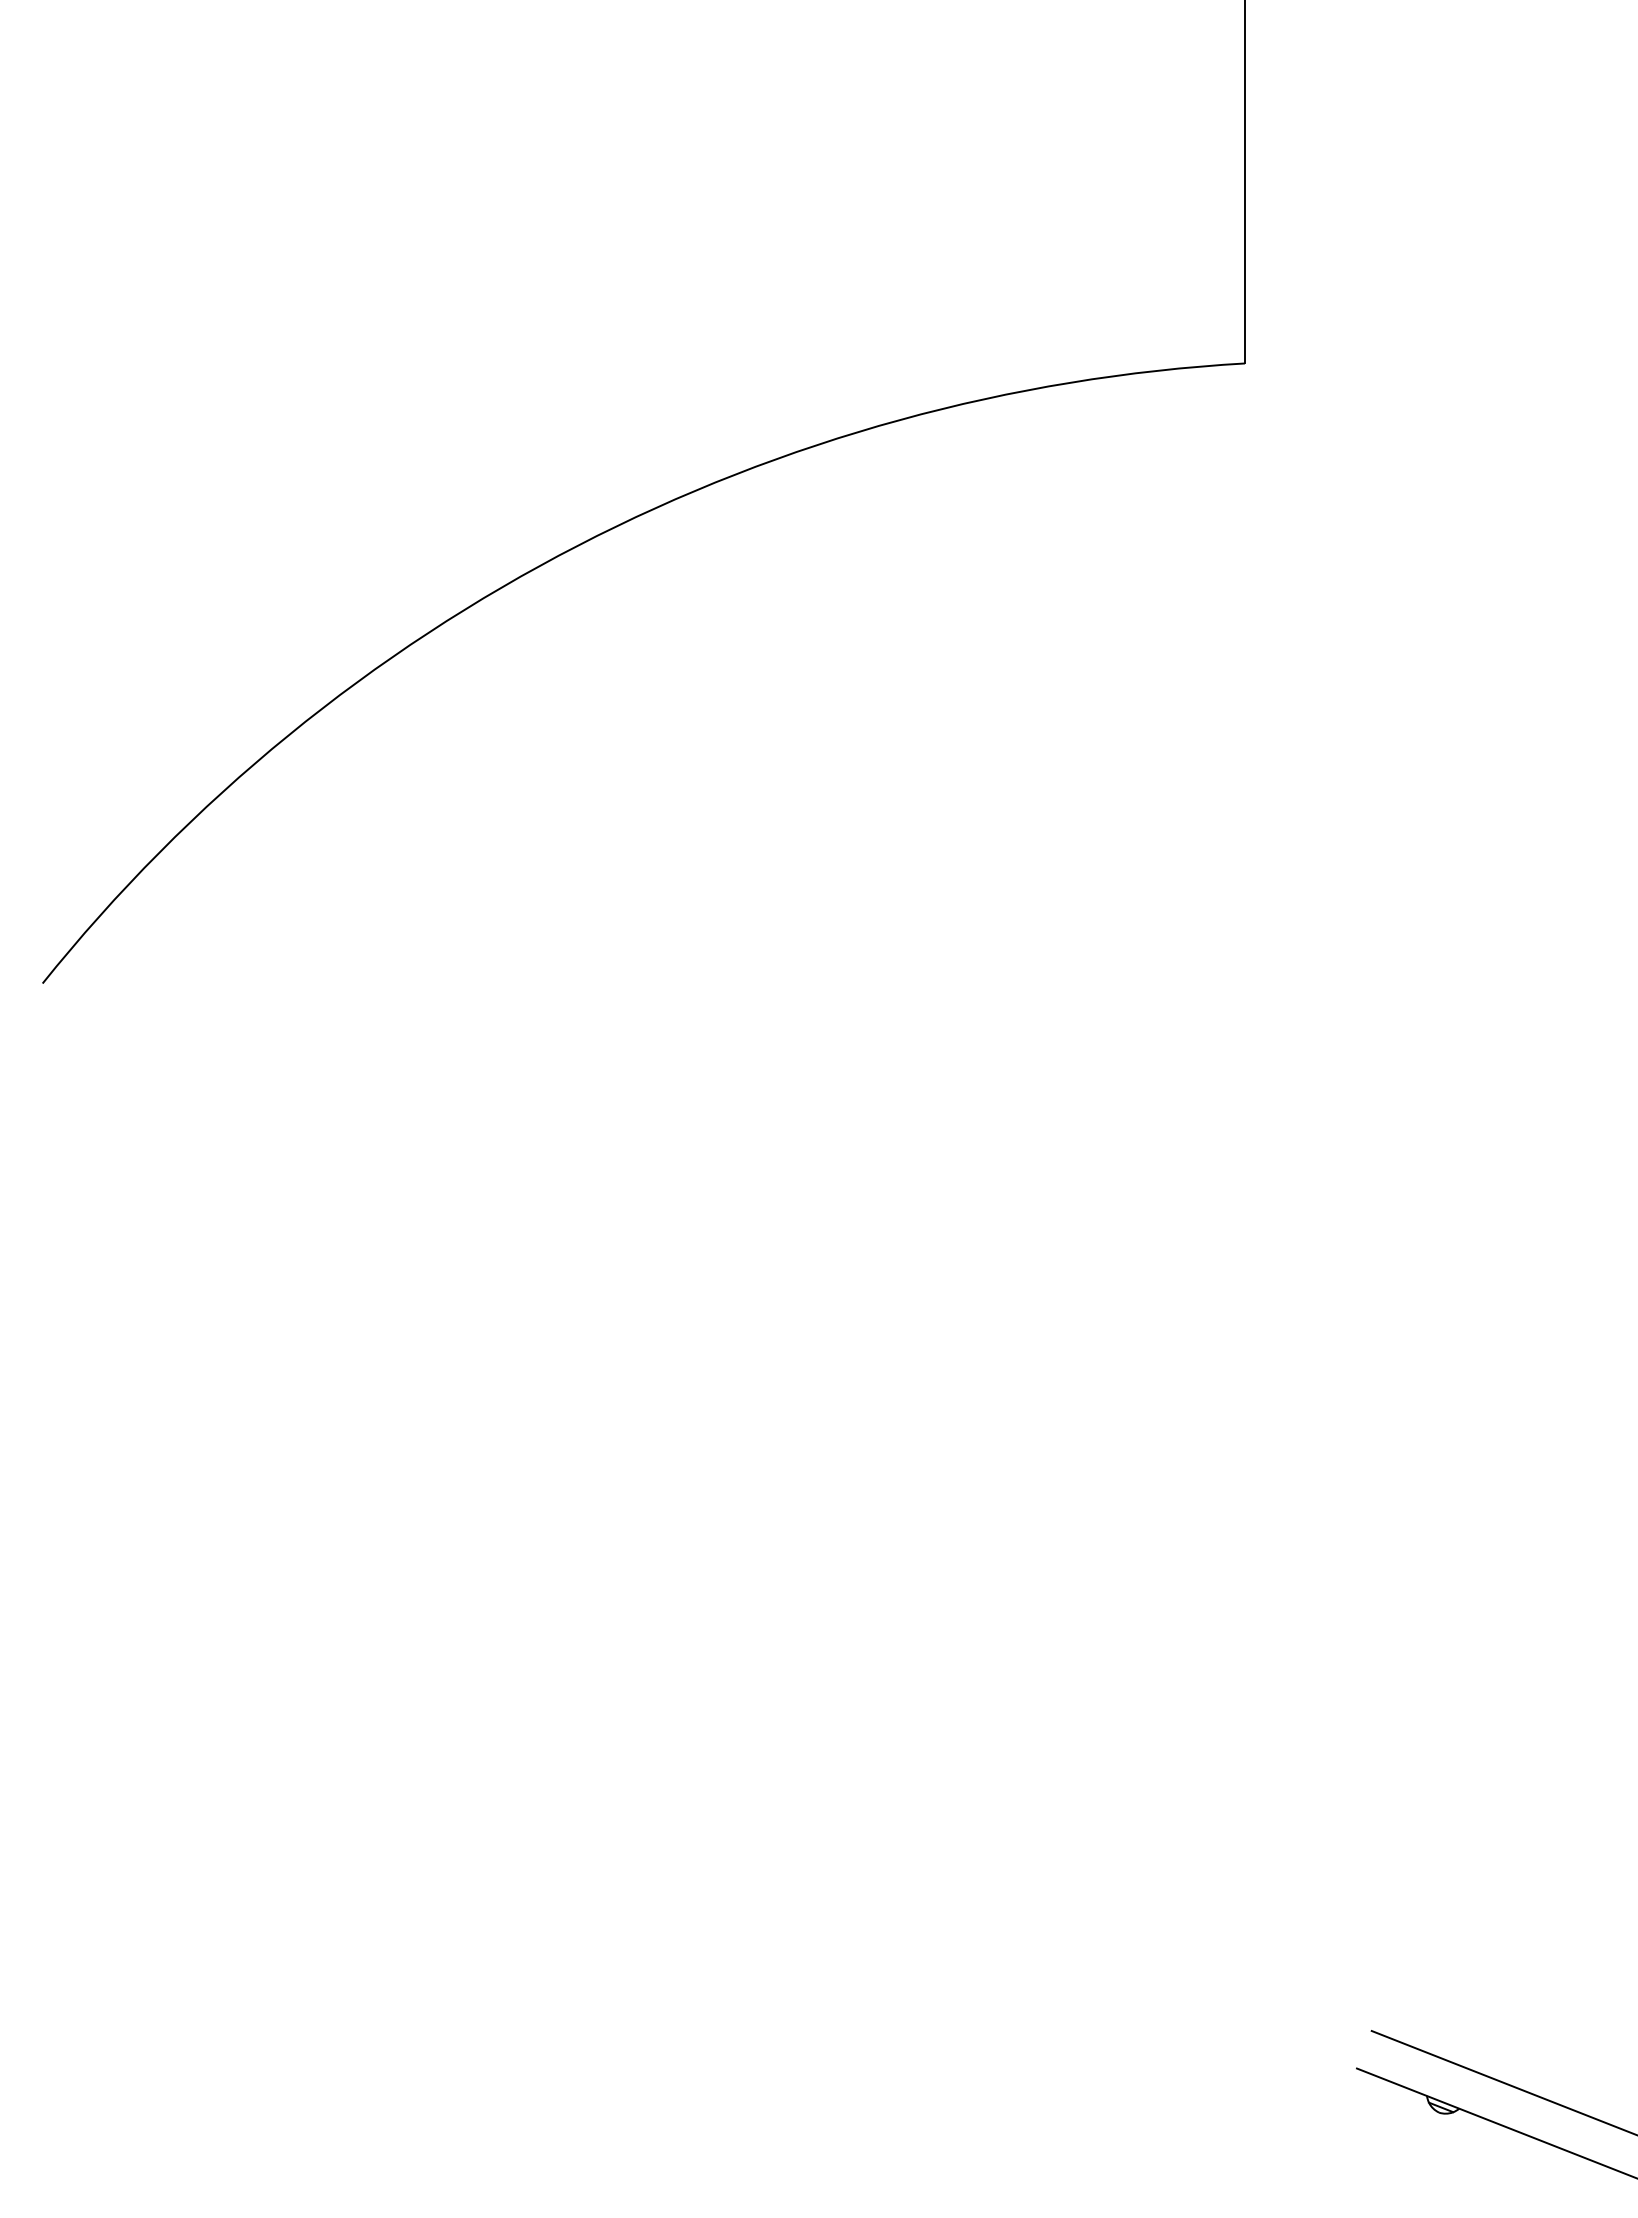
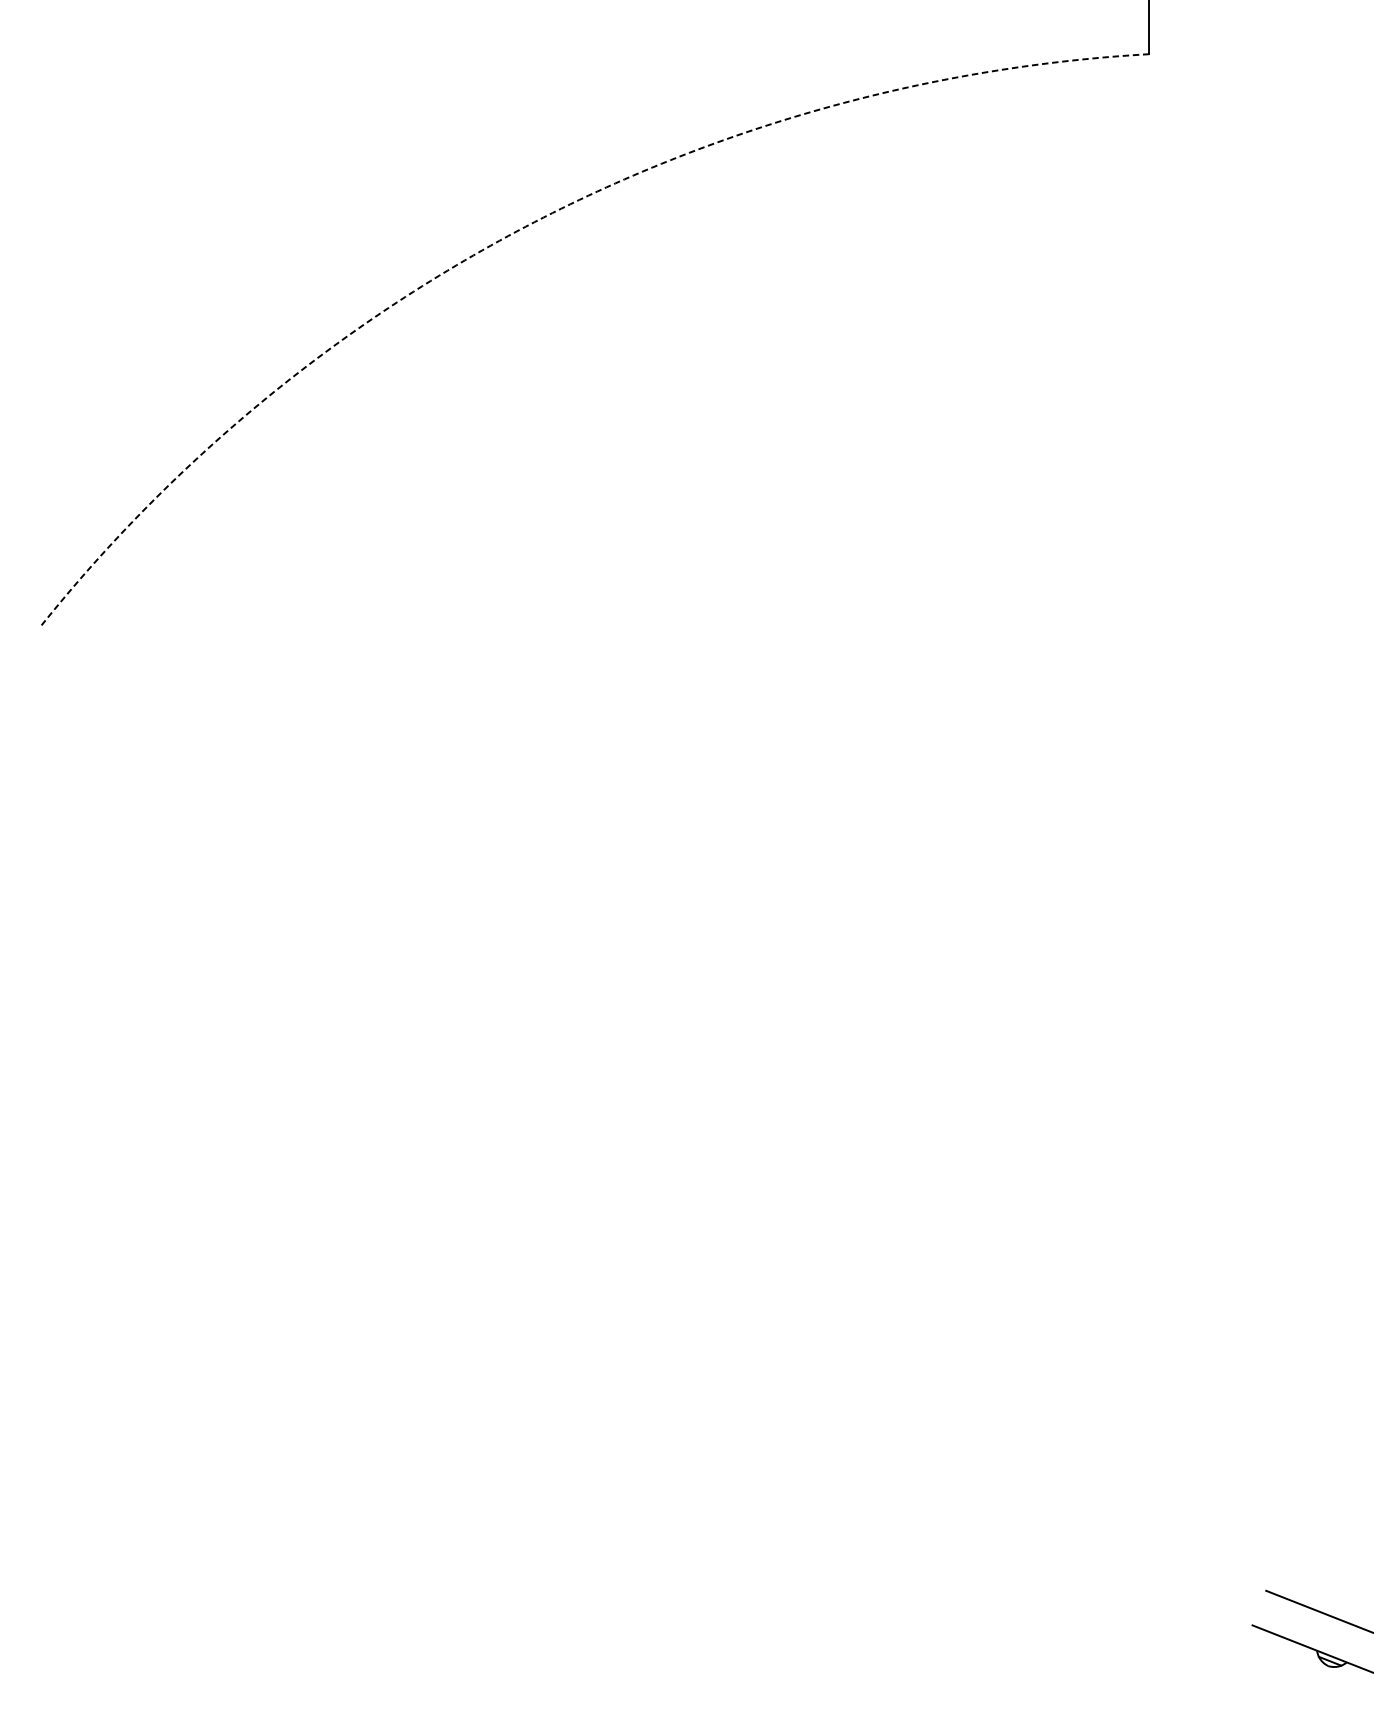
arc: (577, 545) -> (534, 221), solid -> dashed

